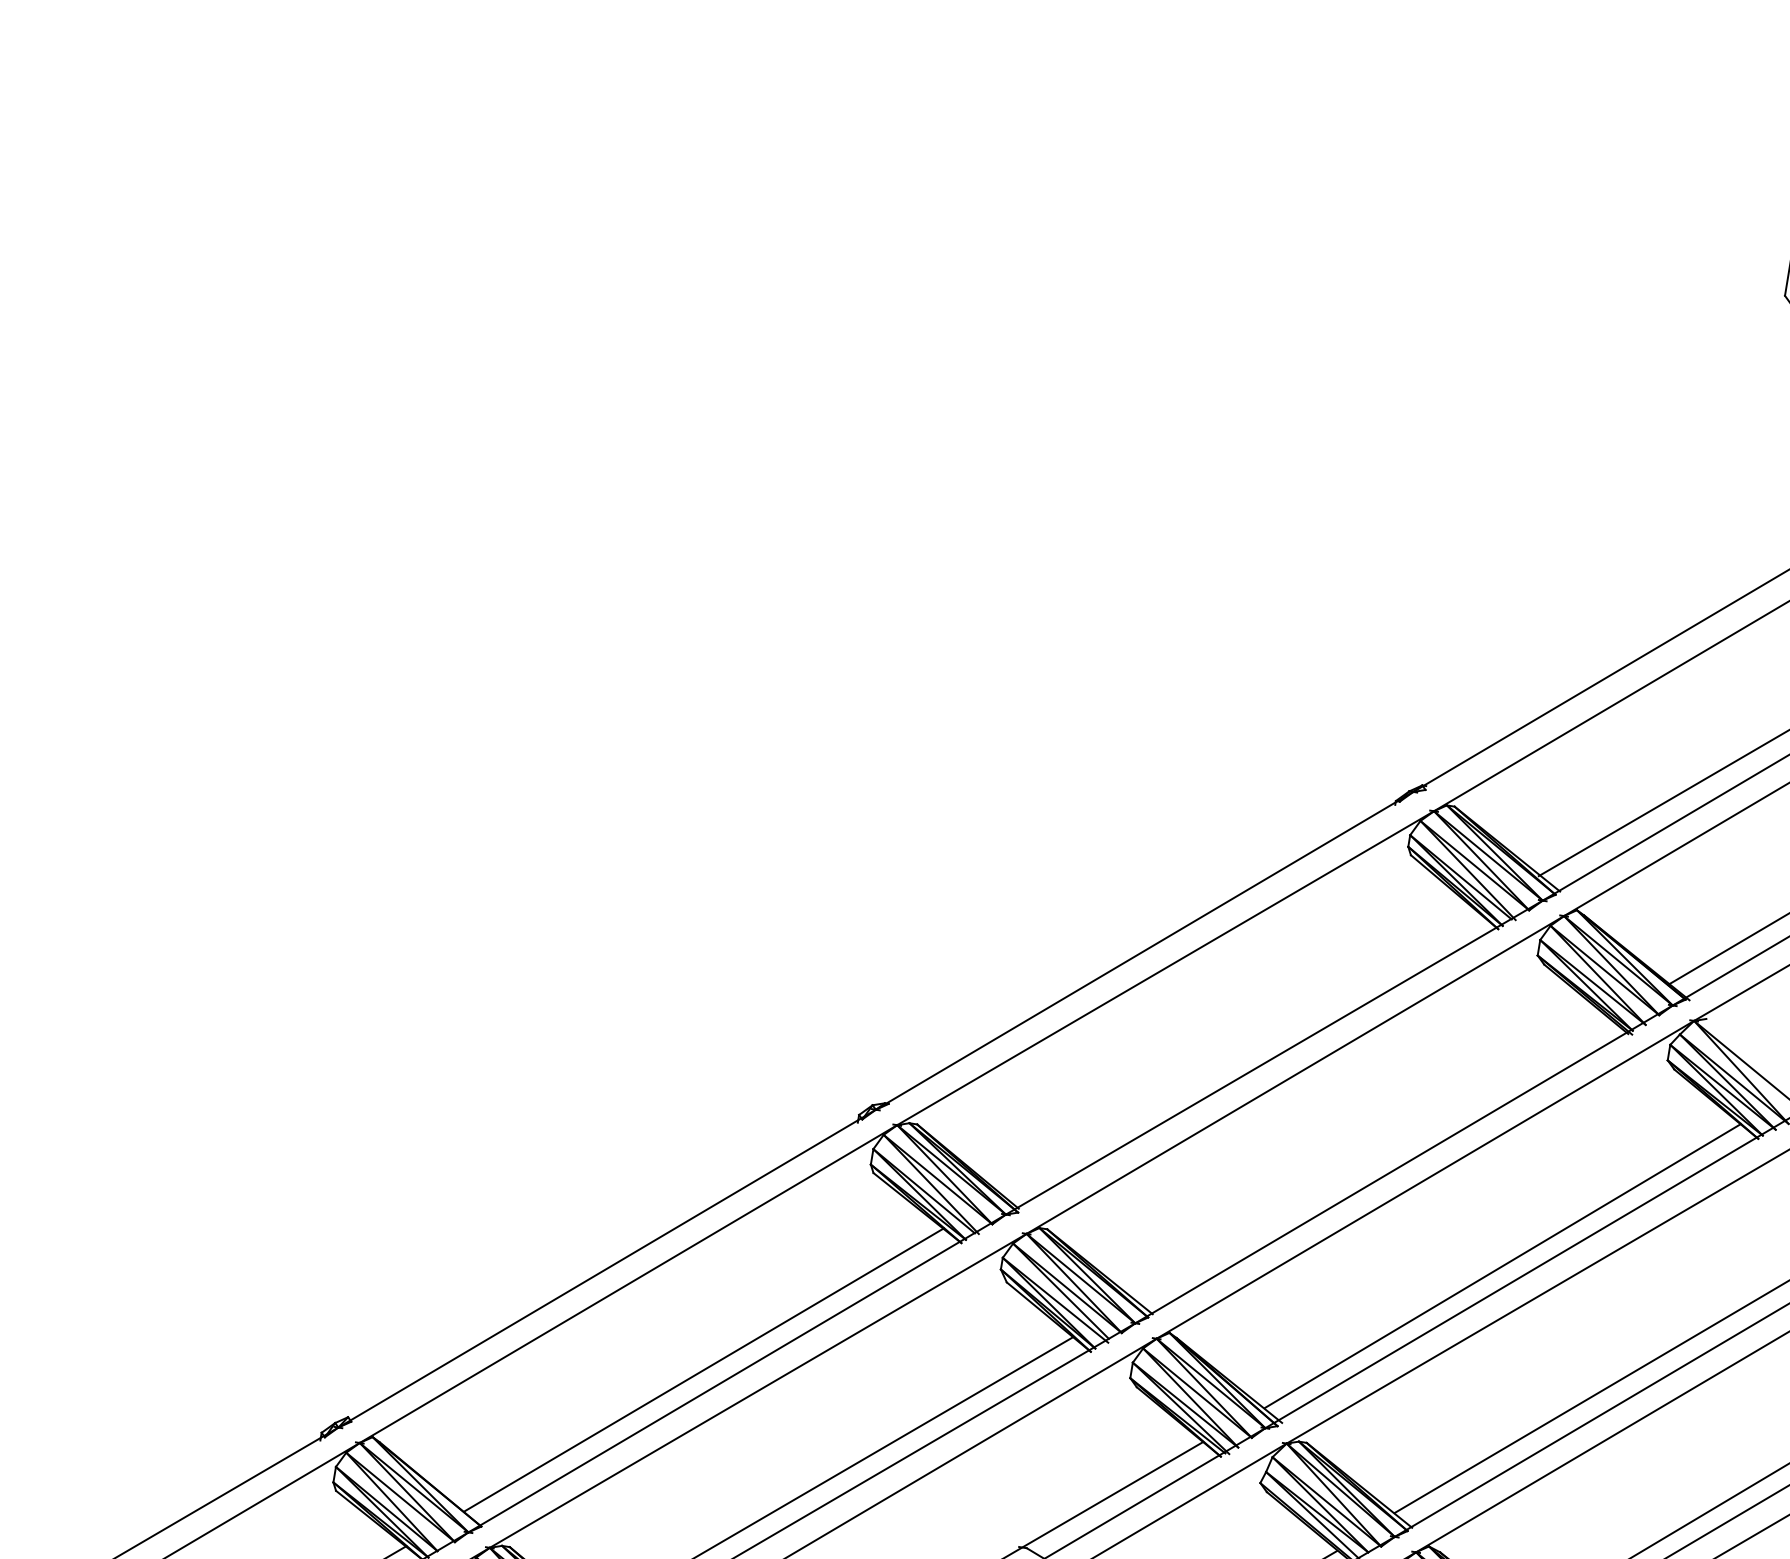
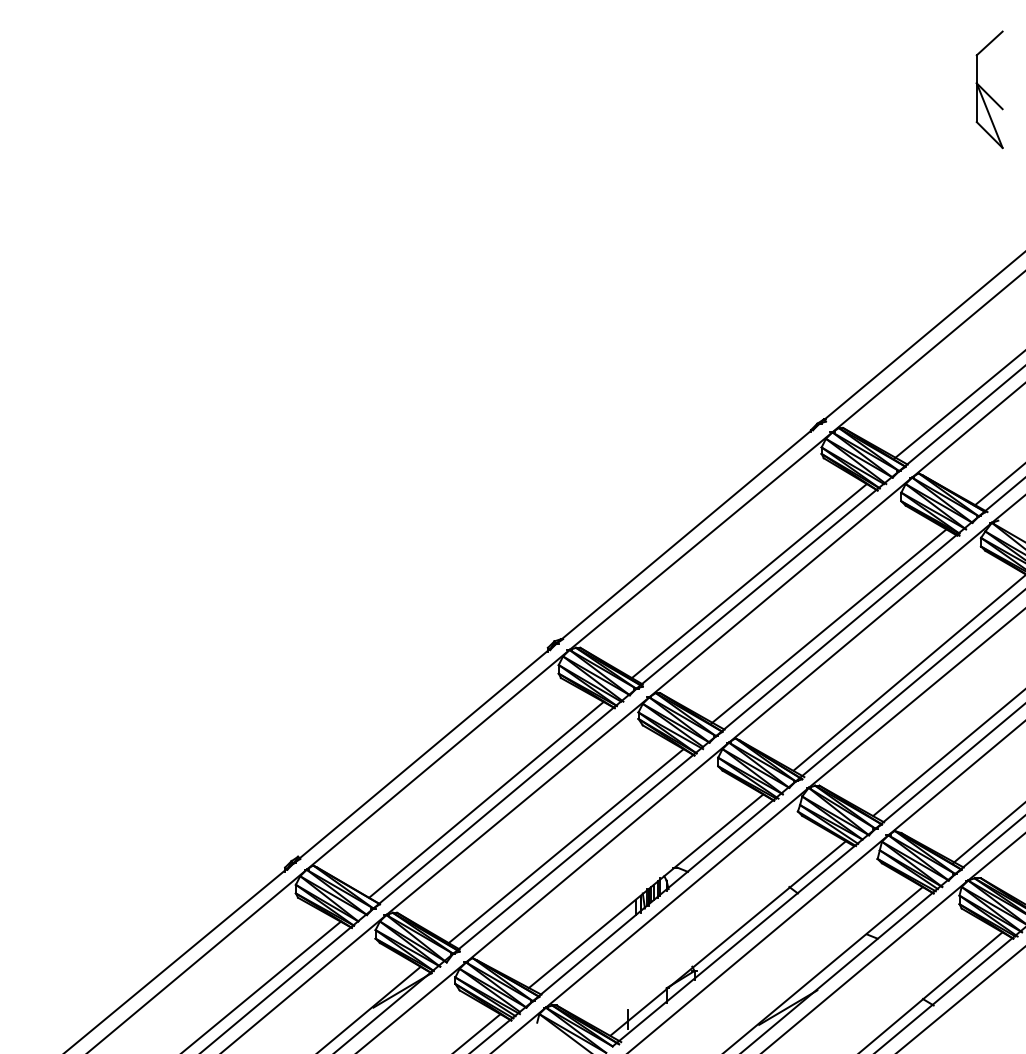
line: (1241, 1053) -> (749, 580), added
line: (1369, 1159) -> (828, 626), added

